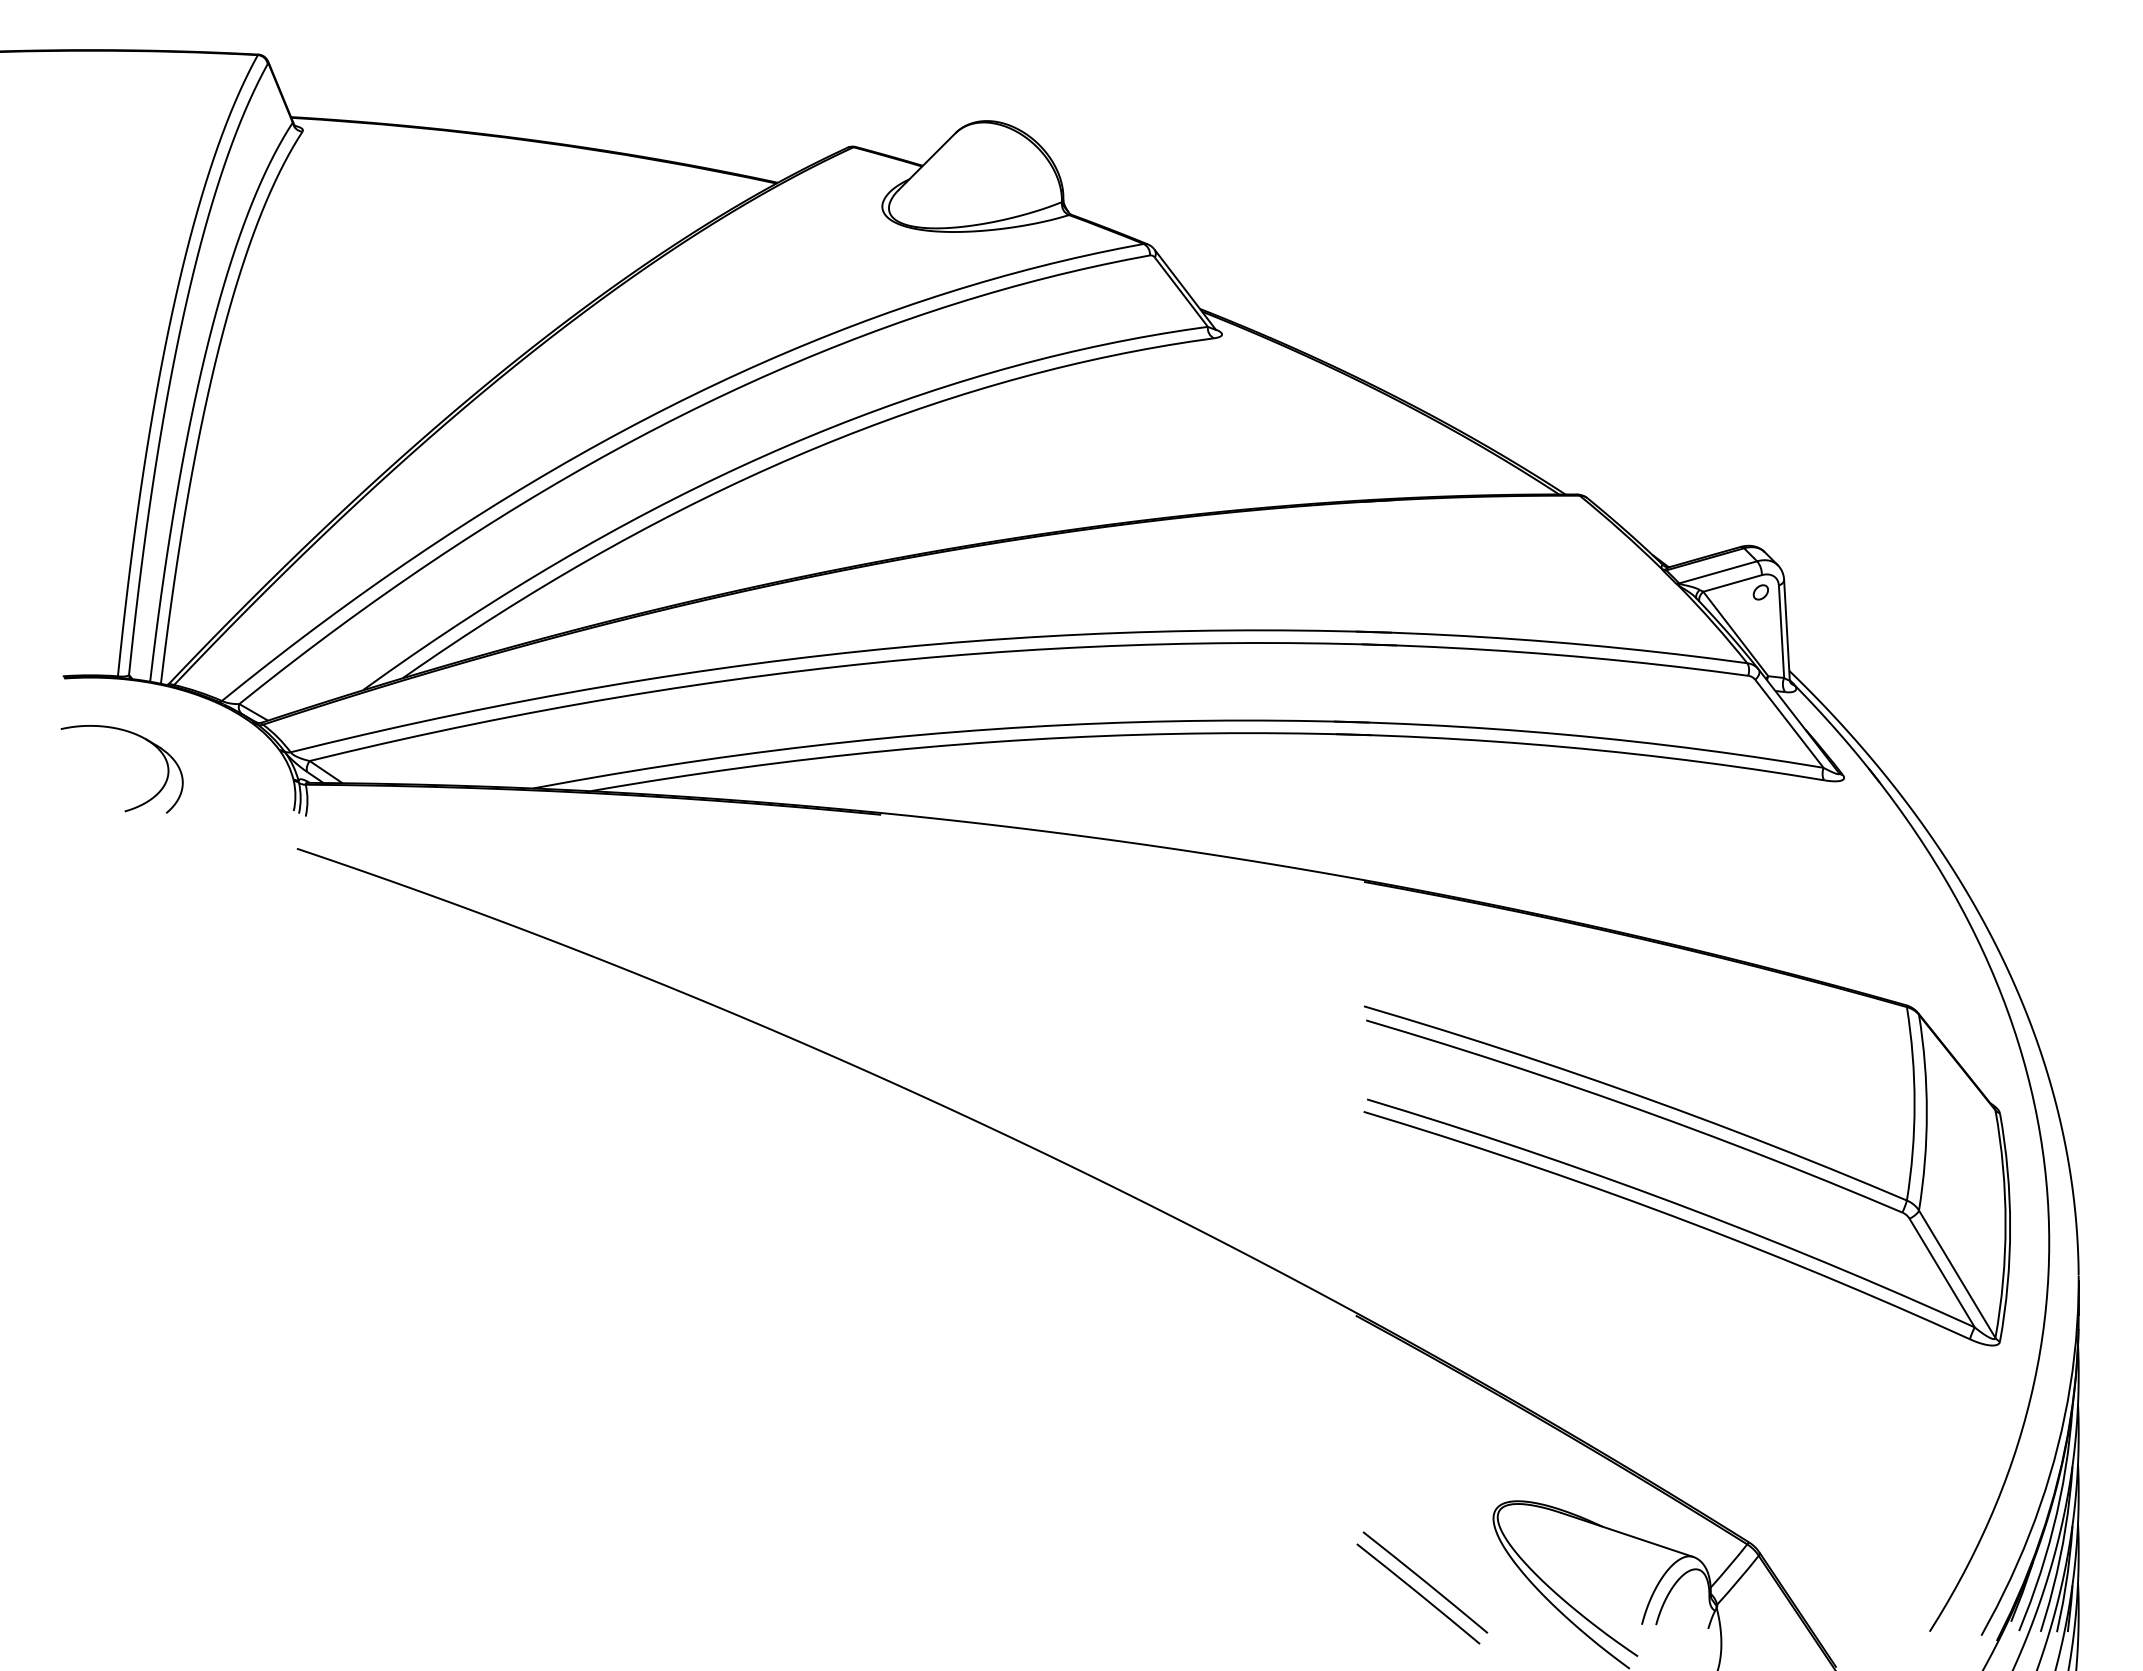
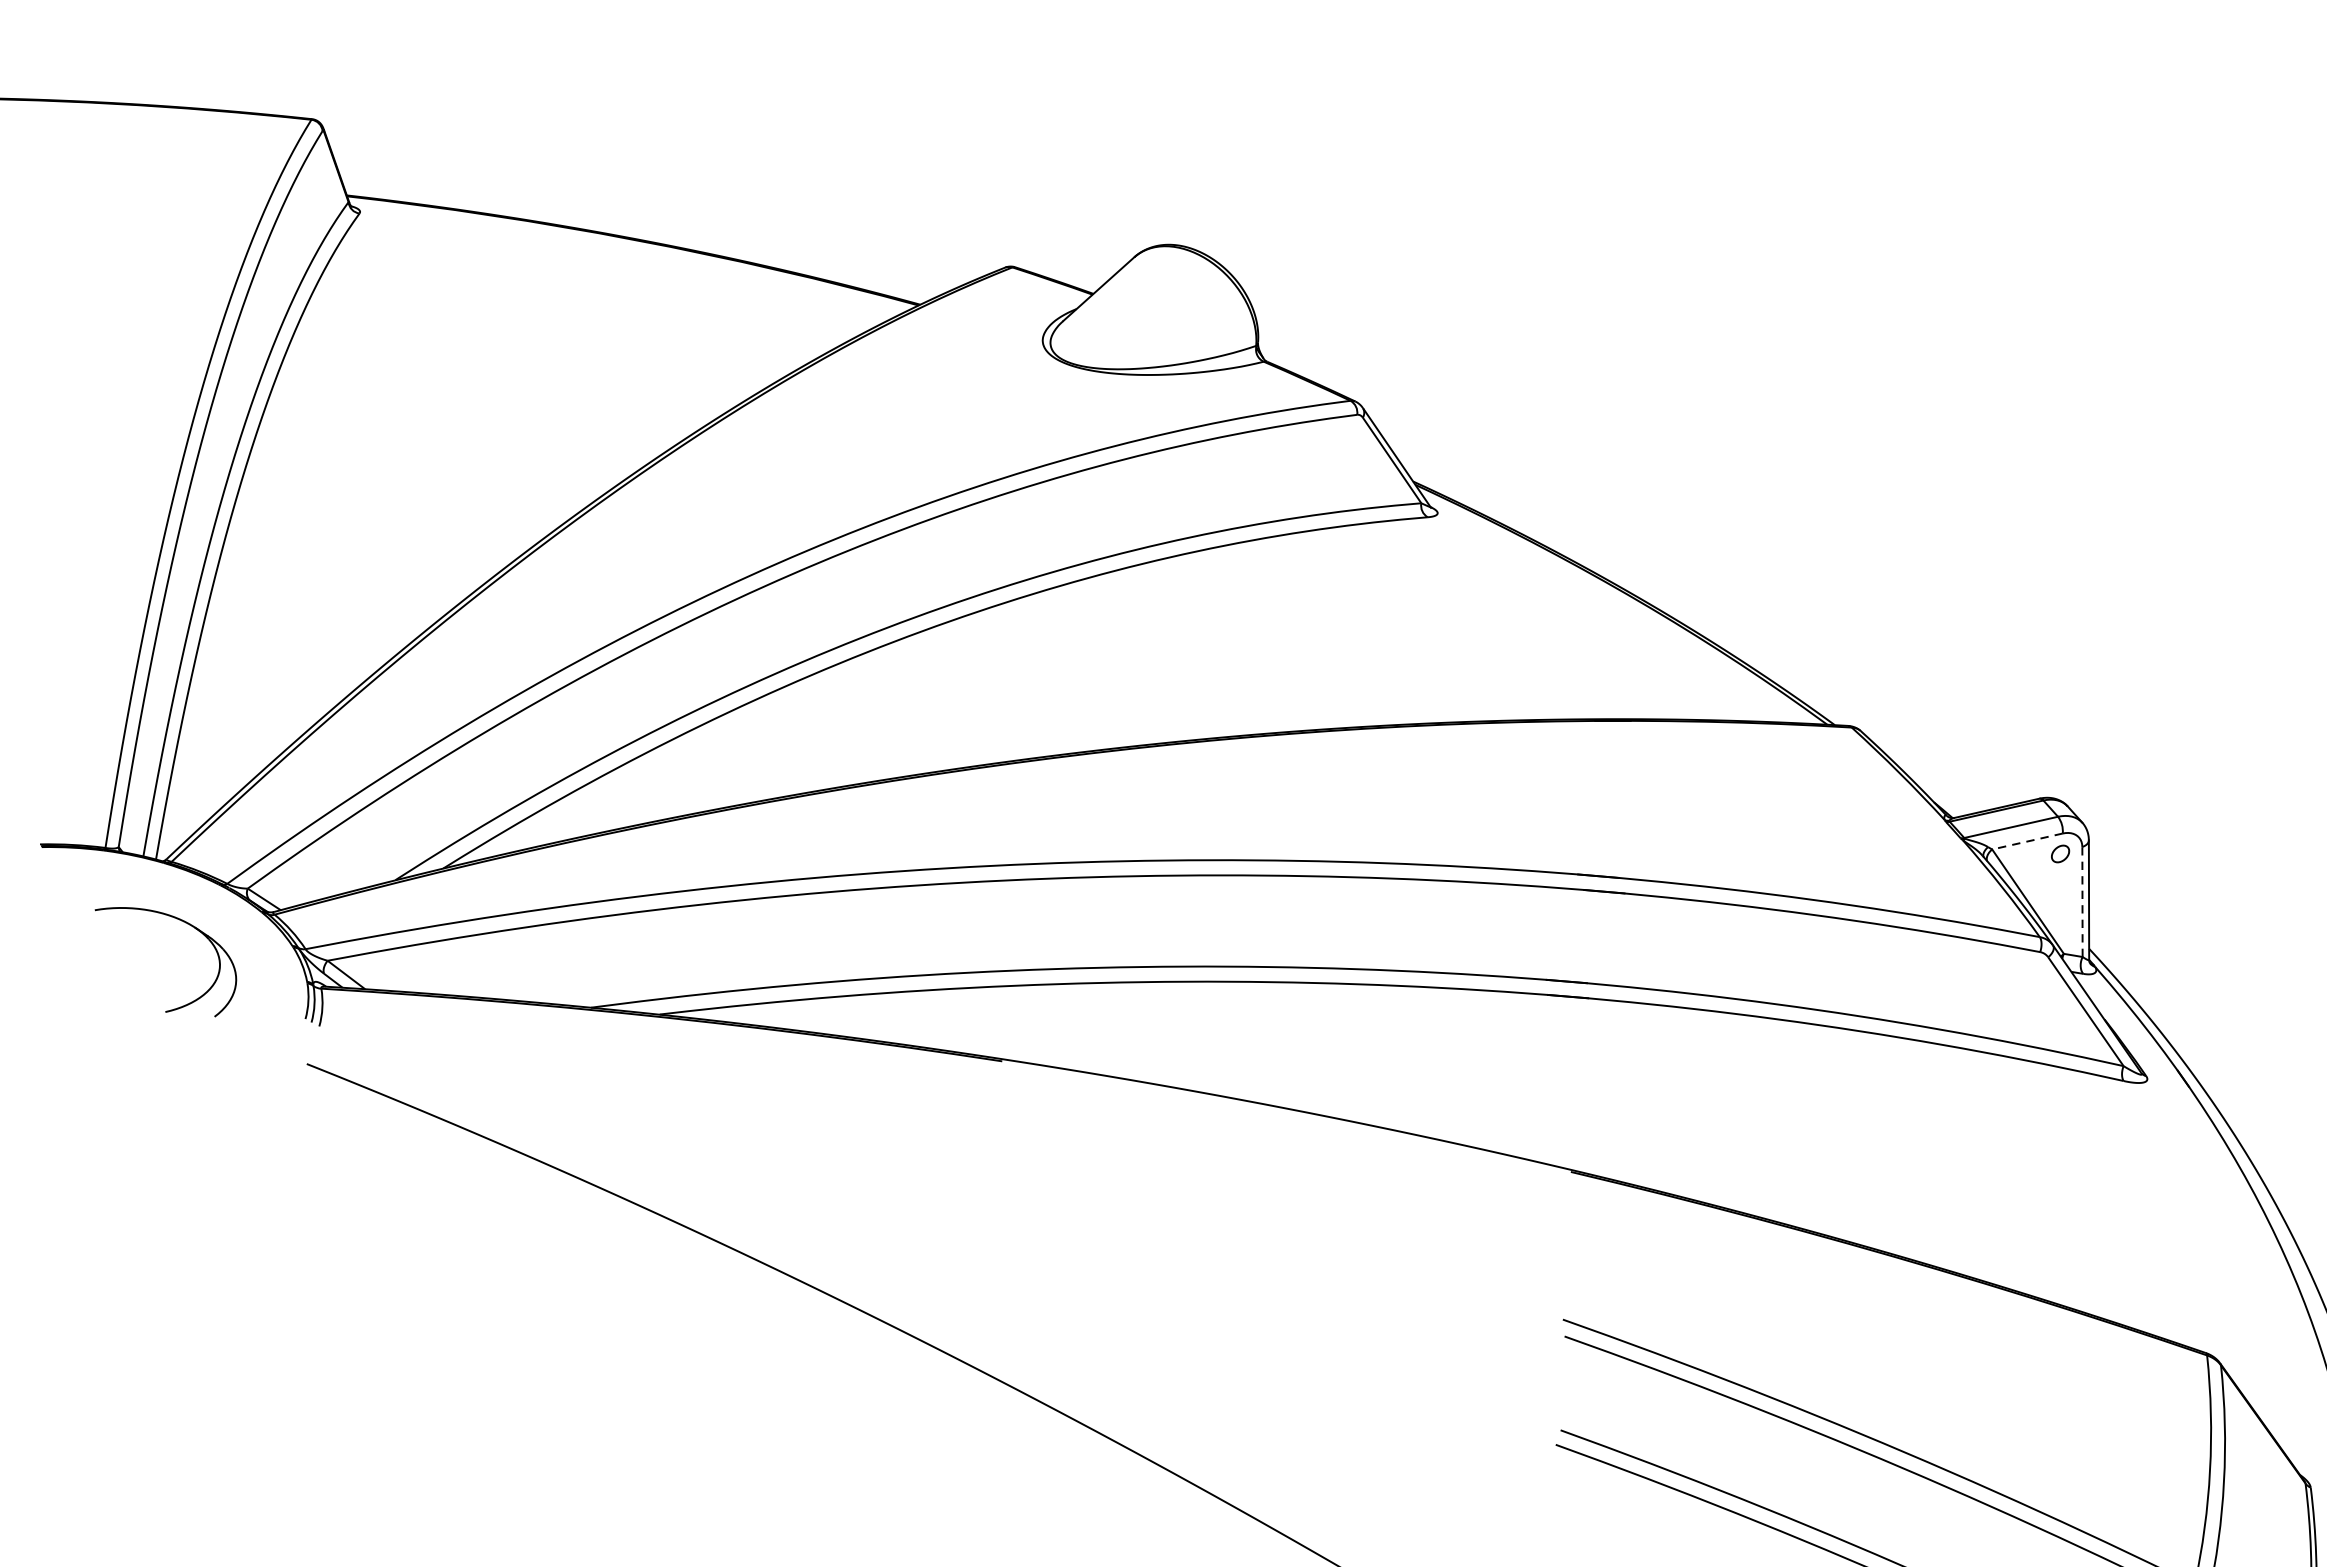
line: (1732, 583) -> (2027, 841), solid -> dashed
line: (1781, 631) -> (2082, 901), solid -> dashed
part: (135, 735) -> (183, 922), moved

